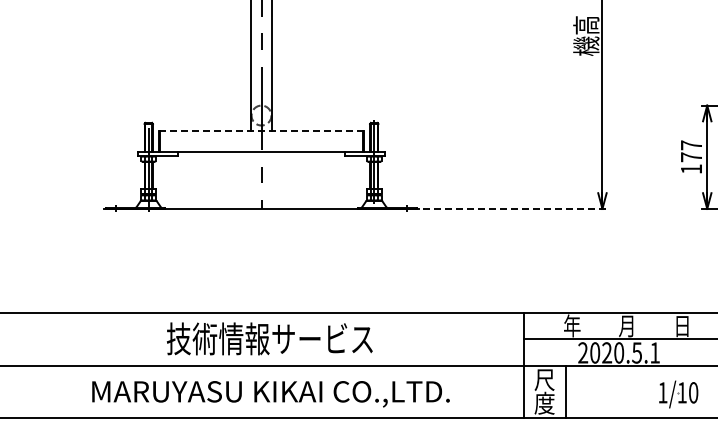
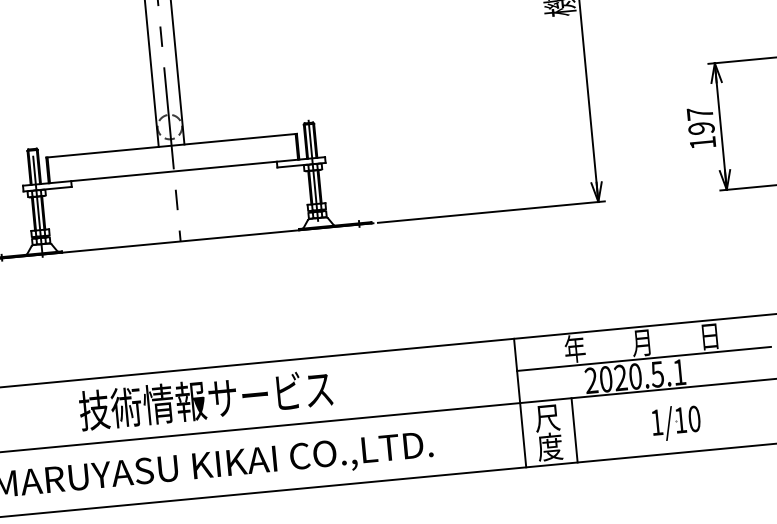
line: (262, 130) -> (172, 145), dashed -> solid
text: (691, 157) -> (701, 128), 177 -> 197
line: (515, 208) -> (491, 211), dashed -> solid
part: (678, 394) -> (676, 422), moved

